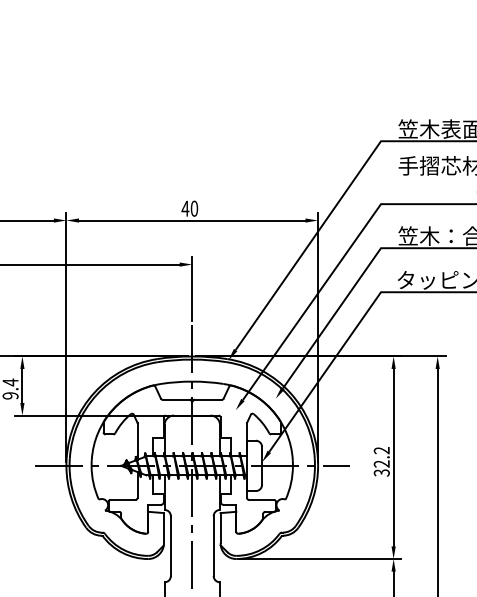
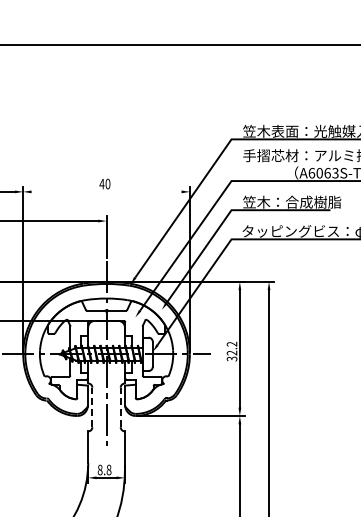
line: (192, 219) -> (106, 191), removed
line: (171, 546) -> (92, 407), solid -> dashed
line: (213, 546) -> (120, 407), solid -> dashed

